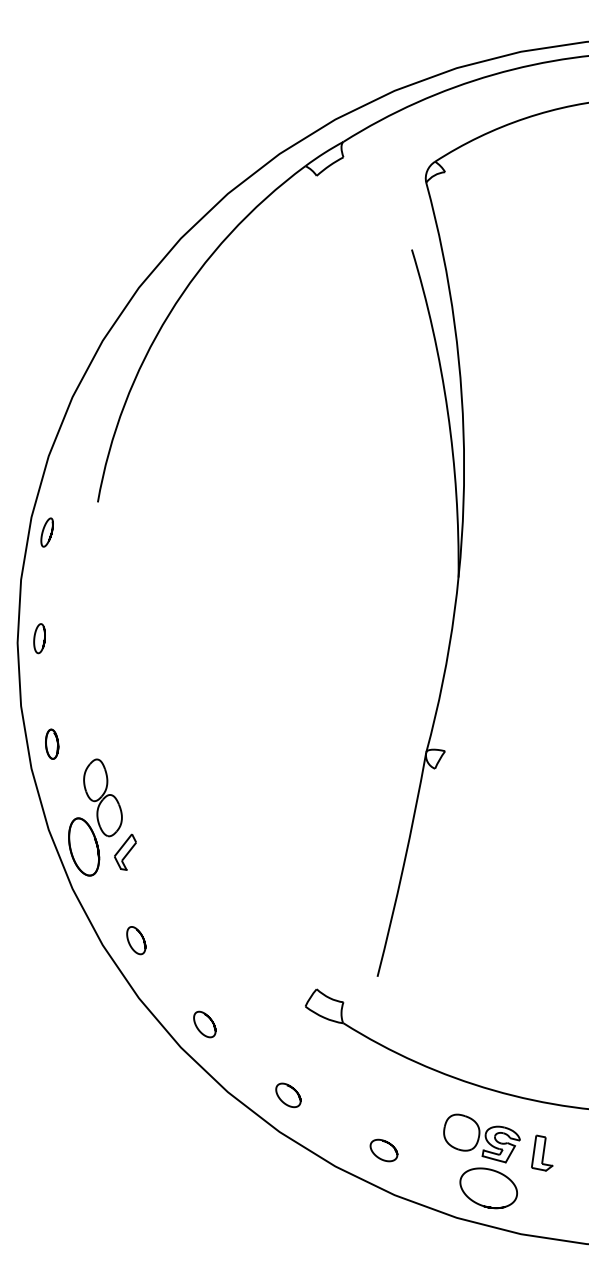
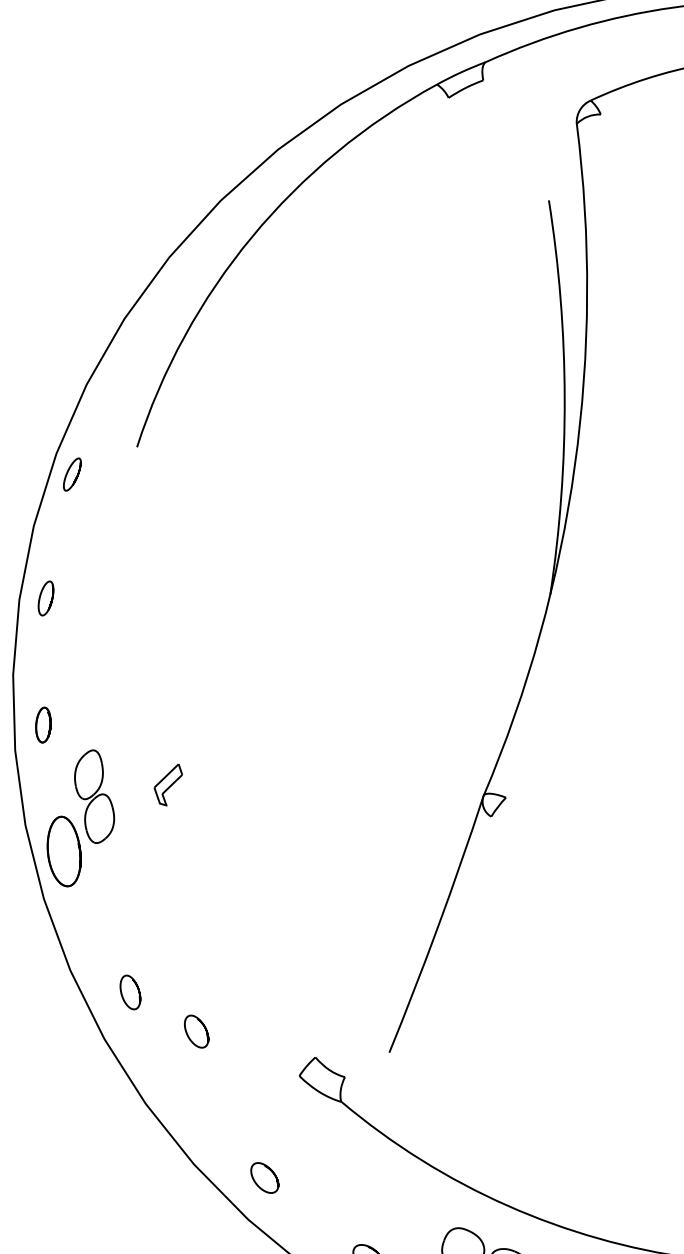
part: (125, 851) -> (168, 783), moved
curve: (141, 937) -> (137, 989), moved
curve: (198, 1027) -> (188, 1034), moved

